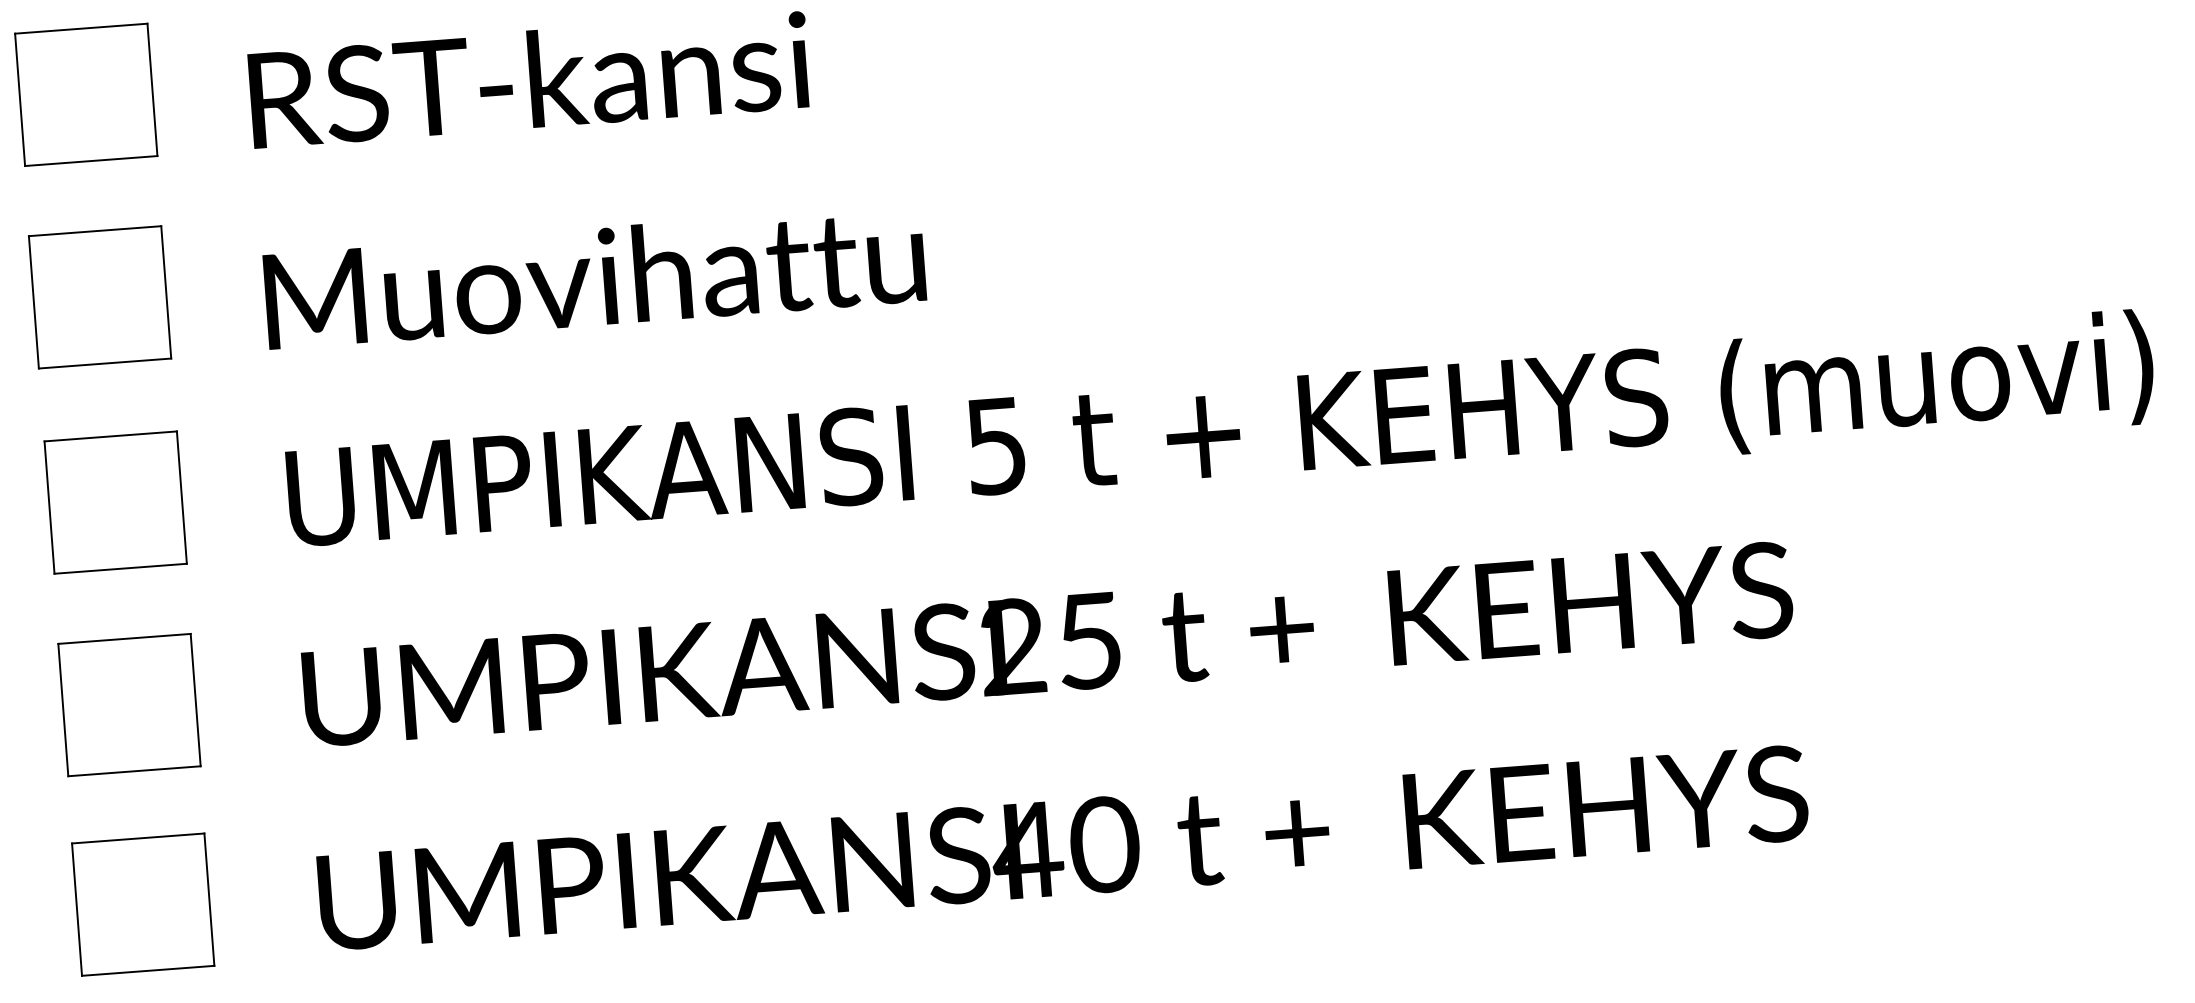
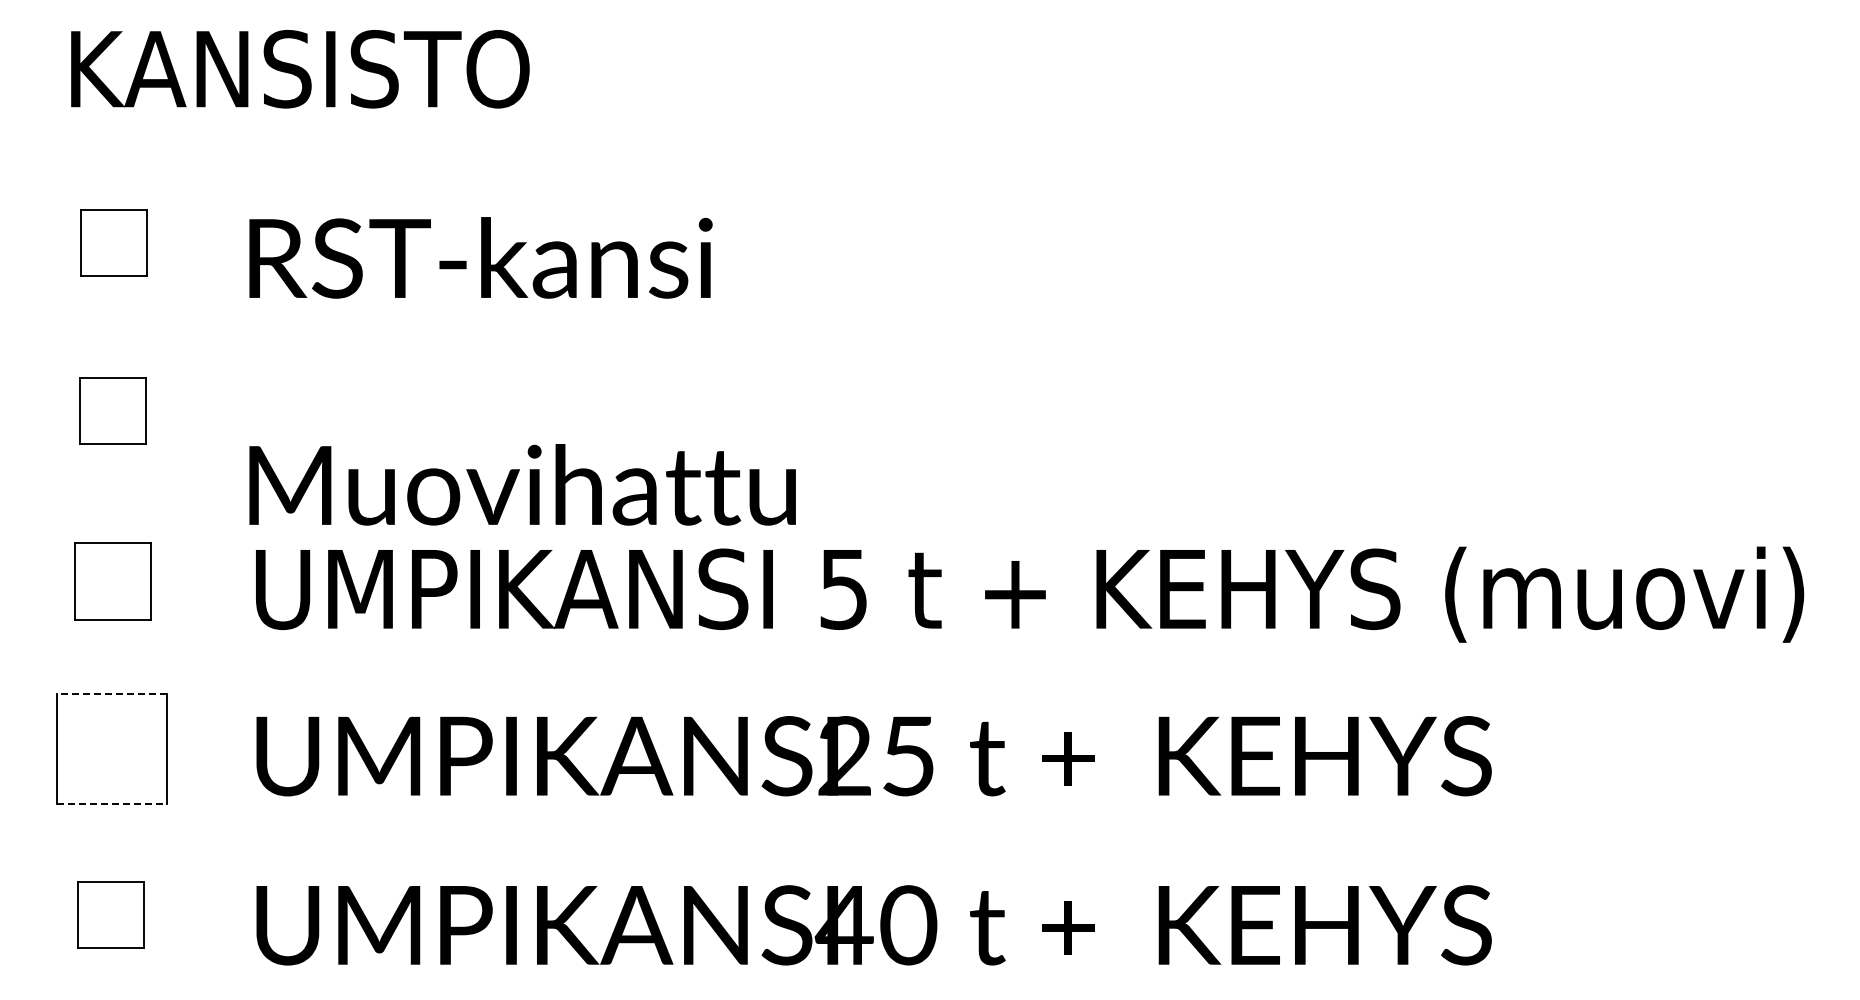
part: (85, 94) -> (113, 242), size x0.6
text: (594, 276) -> (522, 484), moved
part: (99, 296) -> (112, 410), size x0.6
part: (115, 501) -> (112, 580), size x0.7
line: (124, 638) -> (111, 694), solid -> dashed
line: (134, 771) -> (111, 804), solid -> dashed
part: (142, 903) -> (110, 914), size x0.6

